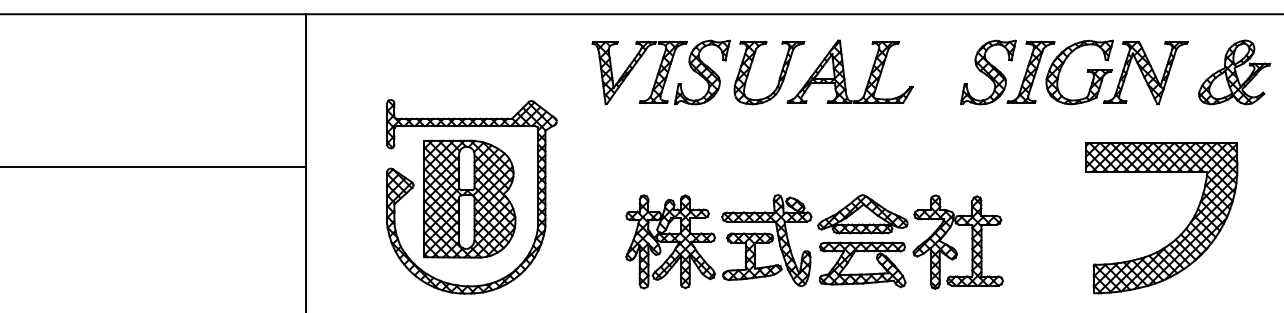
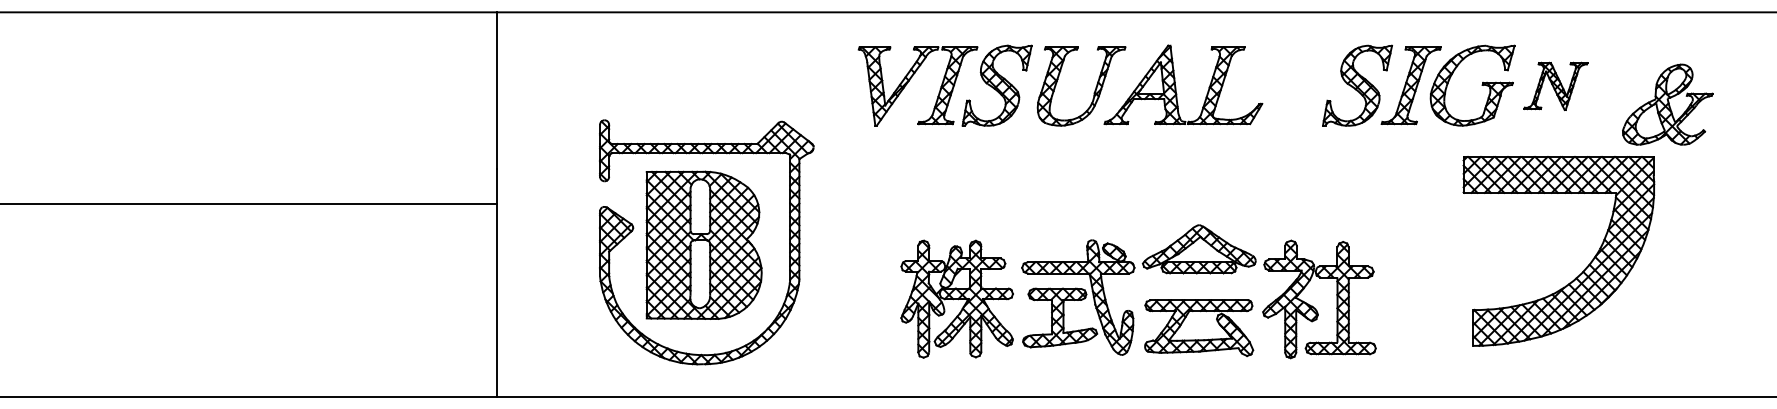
part: (1234, 72) -> (1667, 104), moved
part: (1145, 73) -> (1555, 86), size x0.6
part: (862, 214) -> (1198, 249), moved
part: (1174, 238) -> (1575, 277), moved

